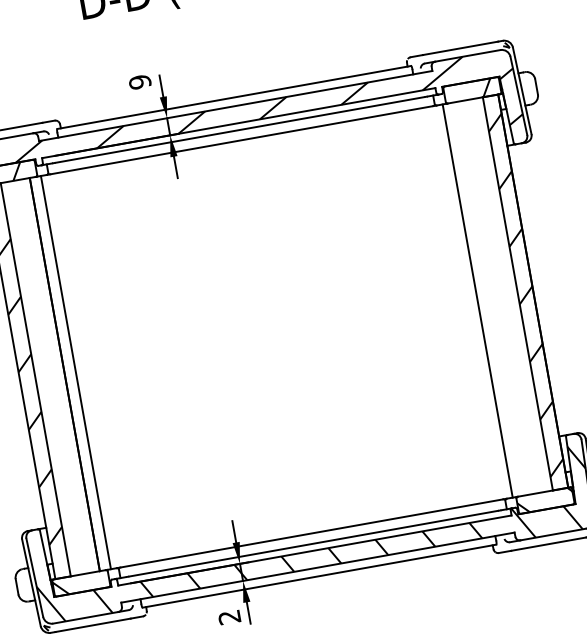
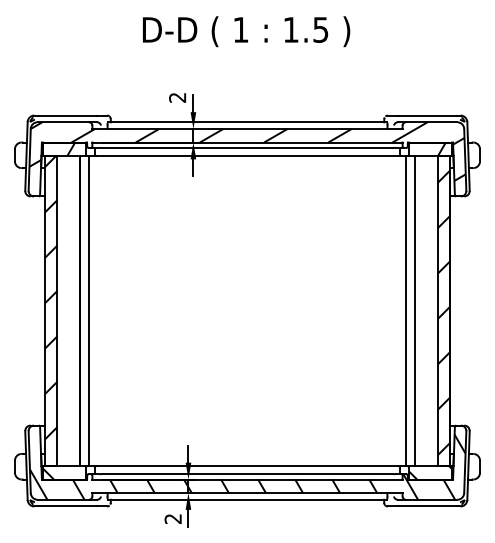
text: (139, 81) -> (177, 97), 9 -> 2
line: (488, 299) -> (414, 311), added

